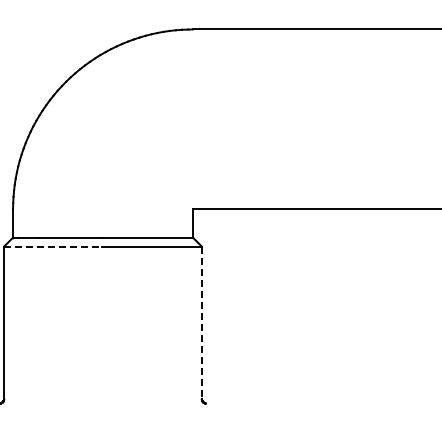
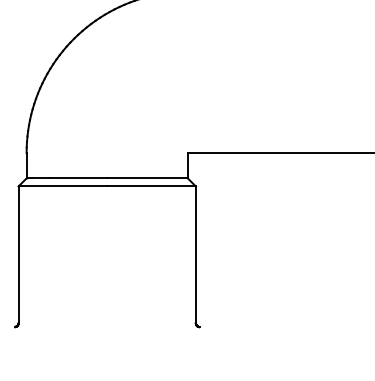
line: (53, 246) -> (62, 186), dashed -> solid
line: (201, 323) -> (195, 255), dashed -> solid

